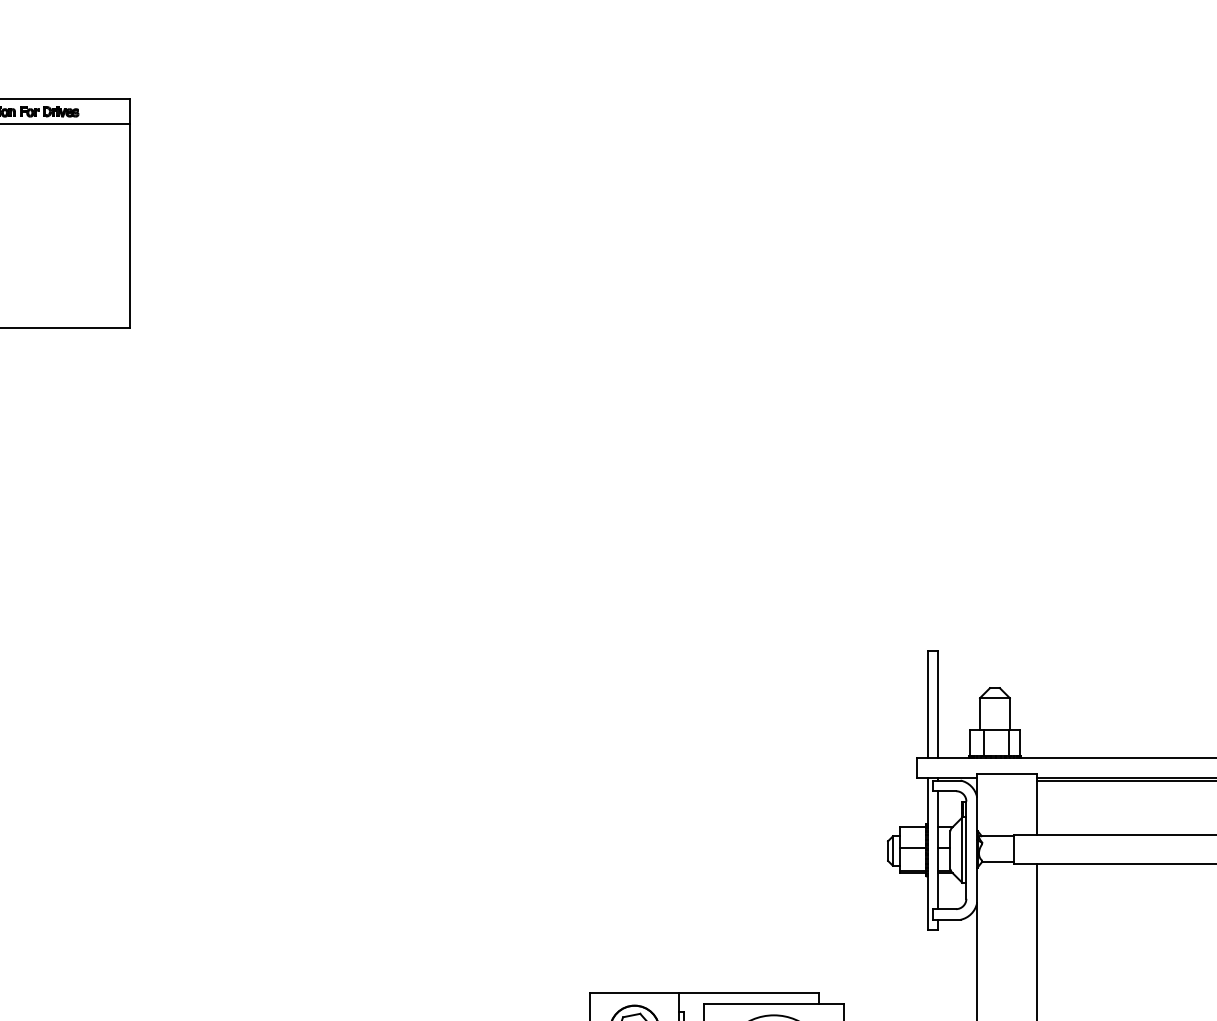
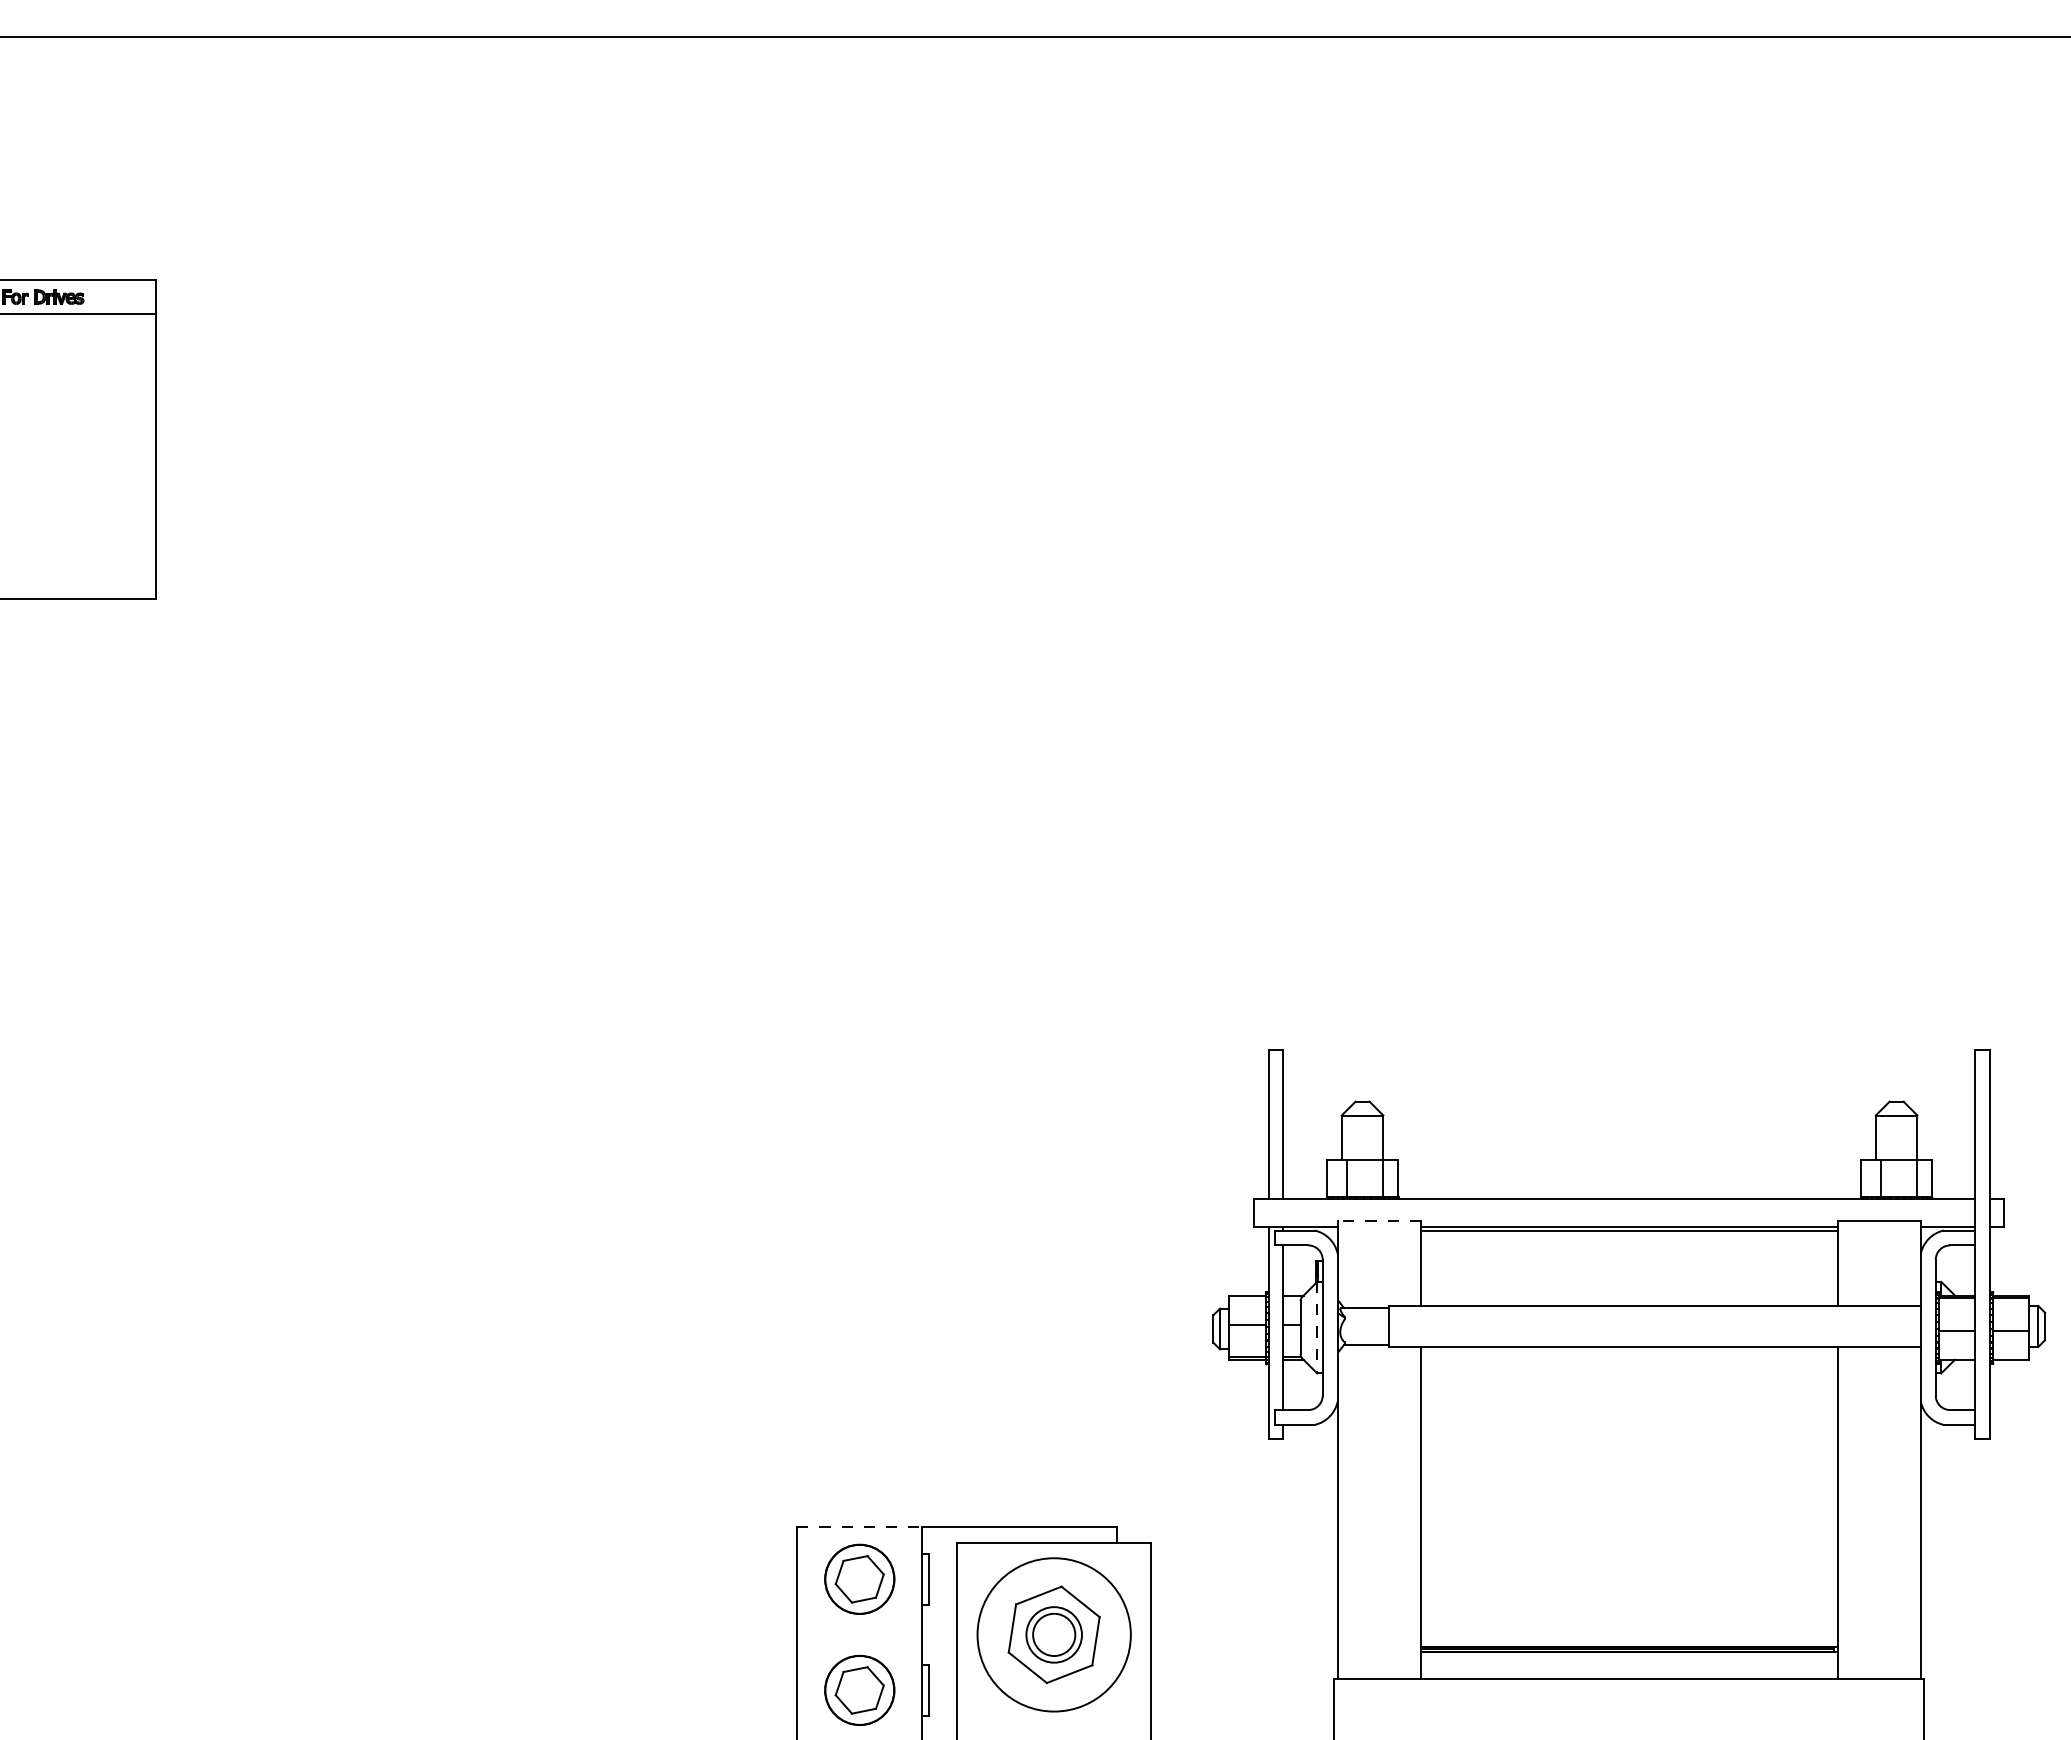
line: (1007, 774) -> (1379, 1221), solid -> dashed
line: (962, 850) -> (1317, 1327), solid -> dashed
line: (635, 993) -> (860, 1527), solid -> dashed

